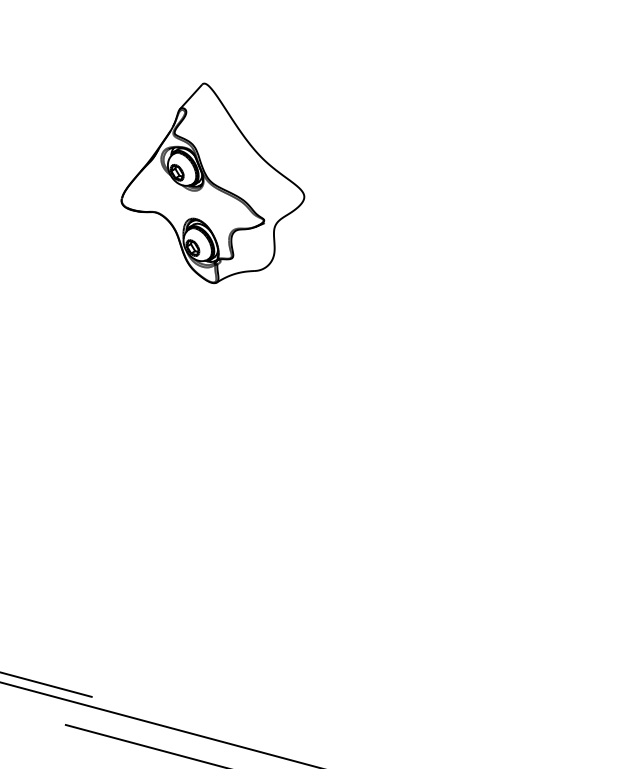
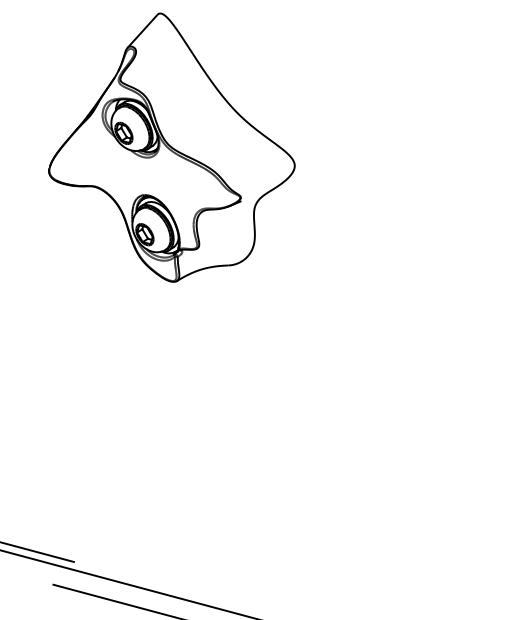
part: (212, 183) -> (171, 147), size x1.67

